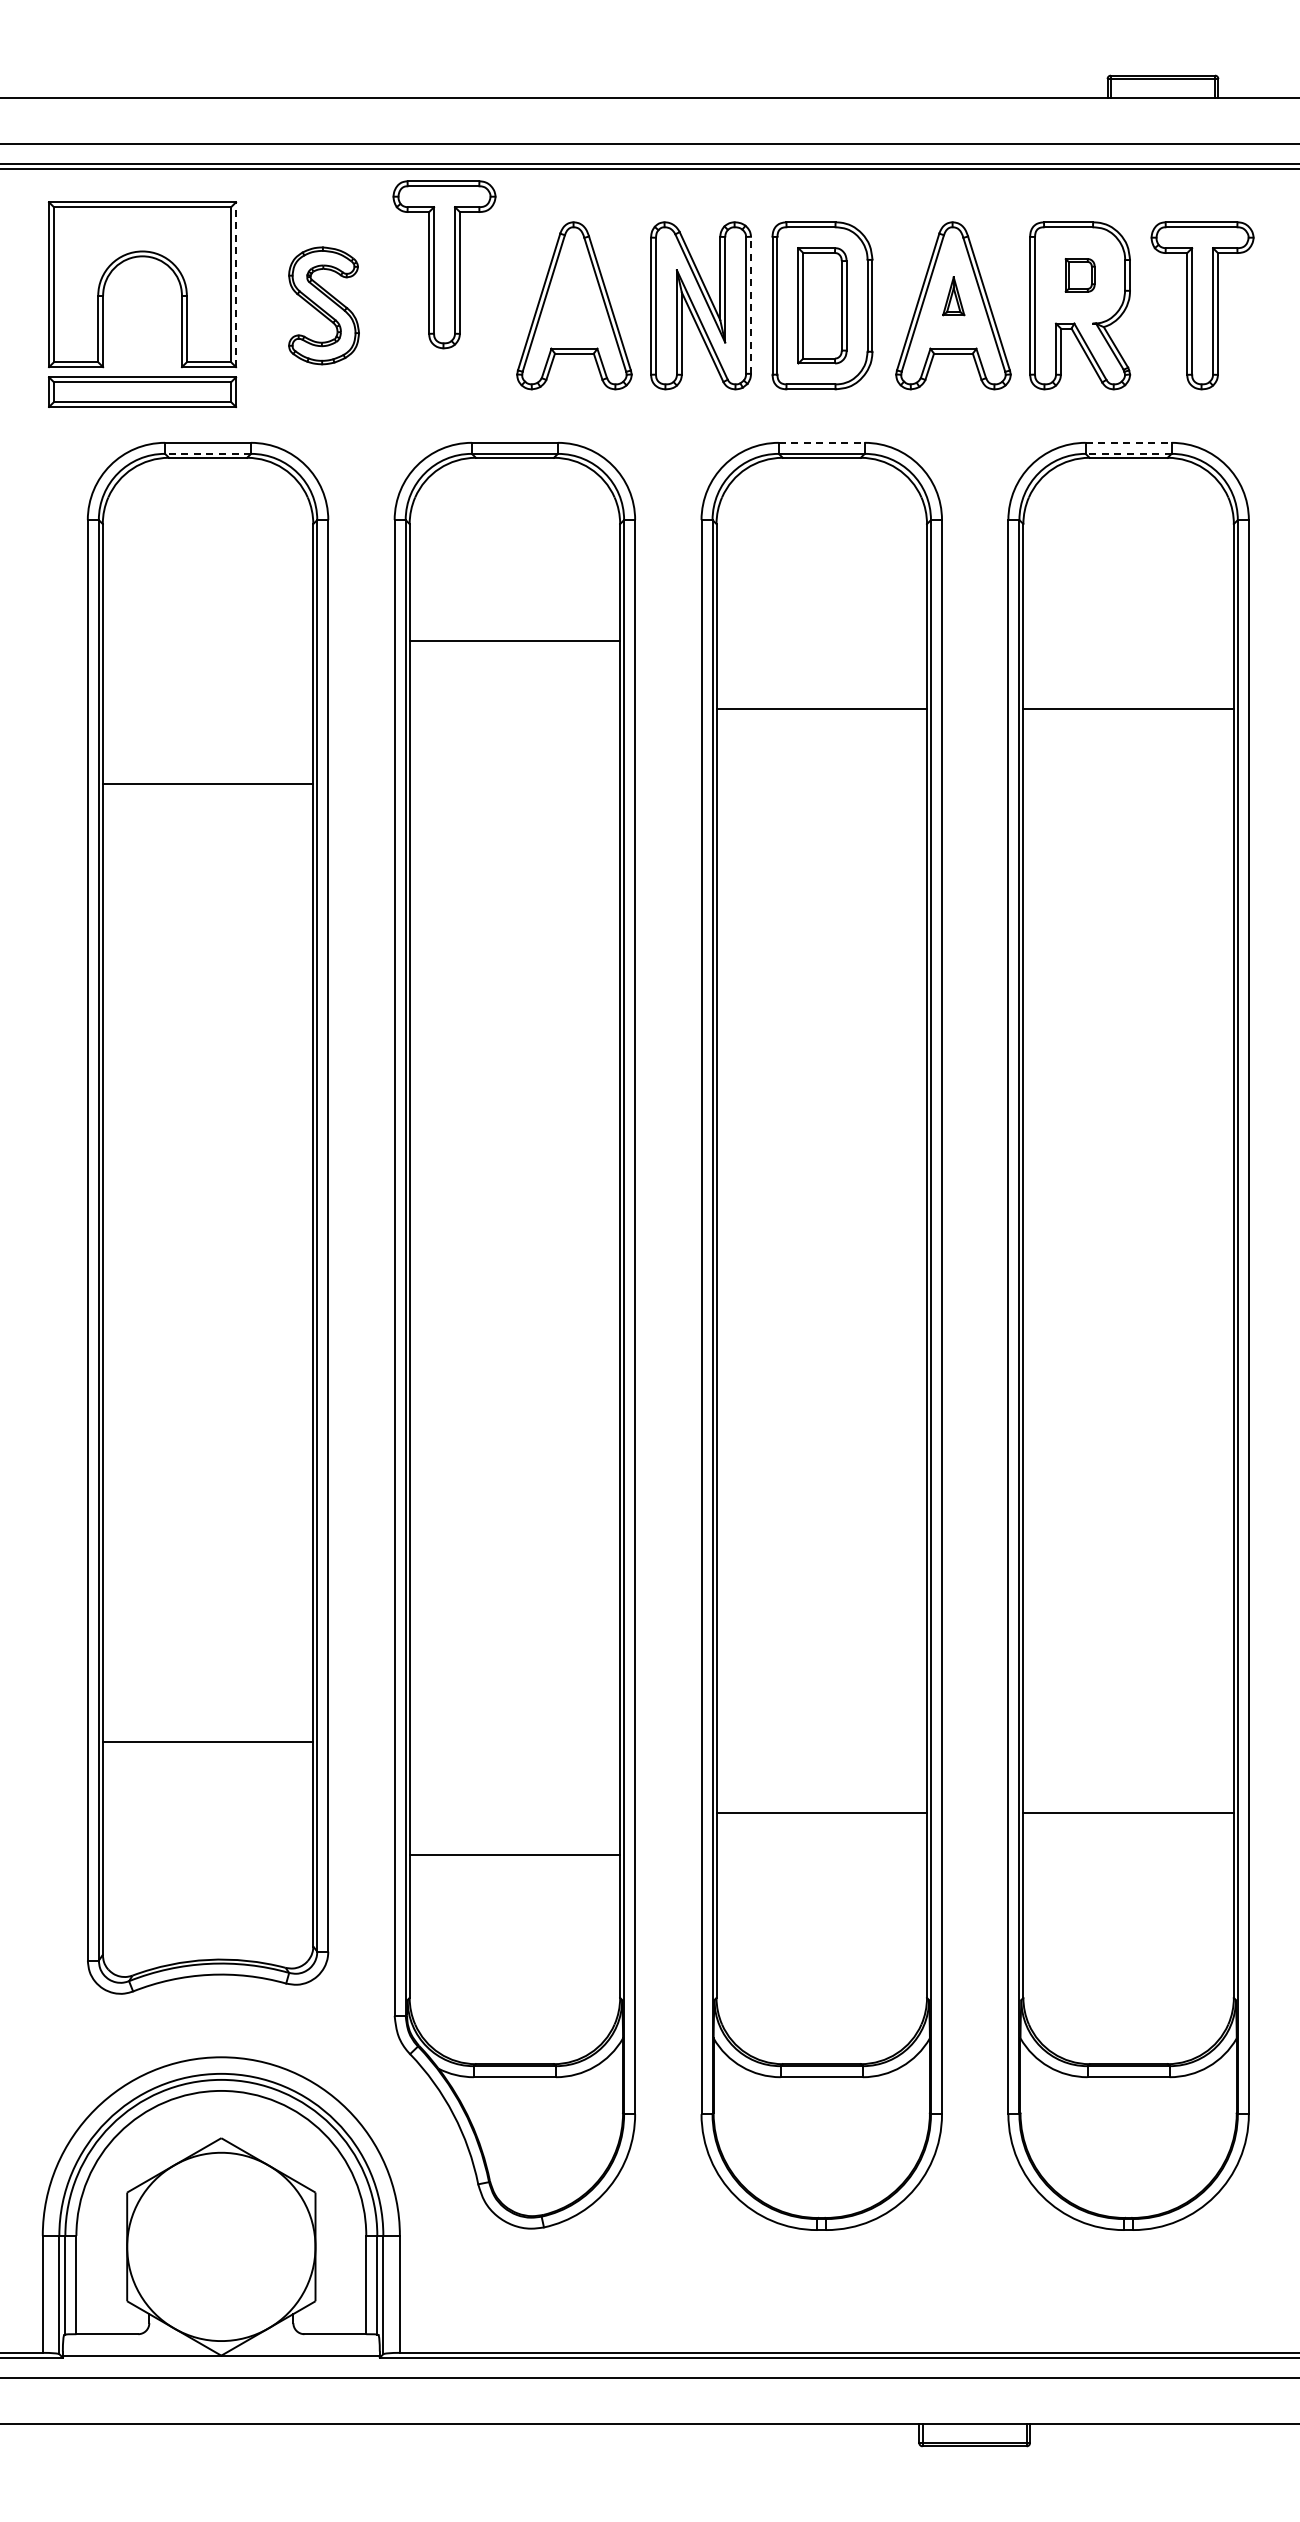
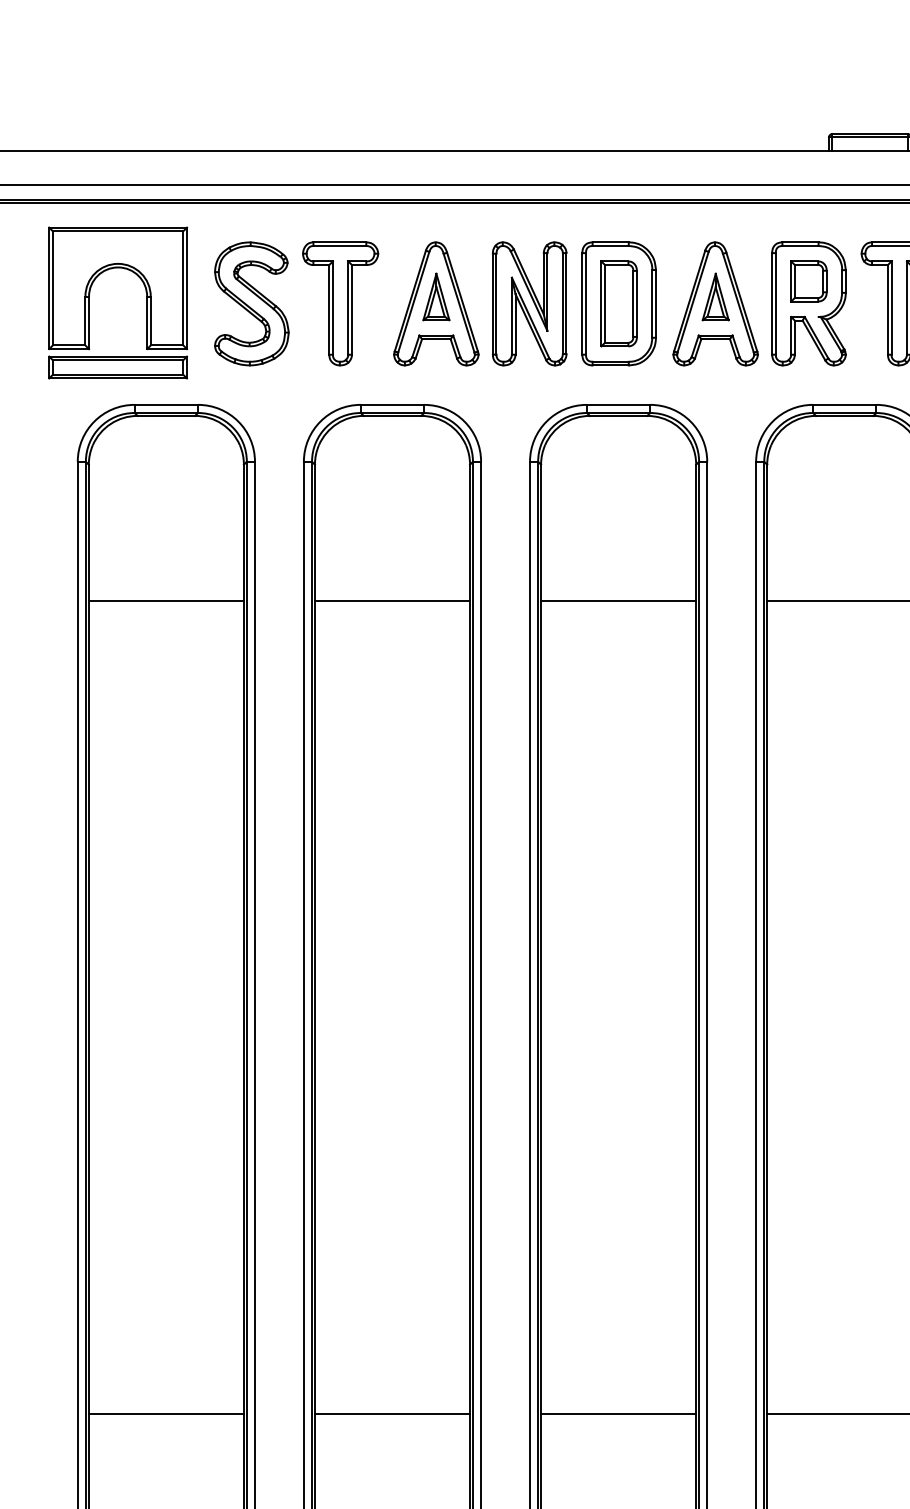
part: (444, 264) -> (340, 303), moved
part: (1080, 275) -> (809, 281), size x1.67
line: (236, 284) -> (187, 288), dashed -> solid
part: (574, 295) -> (436, 296), added
part: (953, 295) -> (715, 296), size x1.67
part: (323, 305) -> (251, 303), size x1.43
line: (751, 305) -> (566, 303), dashed -> solid
line: (821, 442) -> (618, 404), dashed -> solid
line: (1128, 442) -> (844, 404), dashed -> solid
line: (208, 453) -> (166, 412), dashed -> solid
line: (1128, 453) -> (844, 412), dashed -> solid
line: (514, 641) -> (392, 601), moved
line: (207, 784) -> (165, 601), moved
line: (207, 1741) -> (165, 1414), moved
line: (514, 1854) -> (392, 1414), moved

